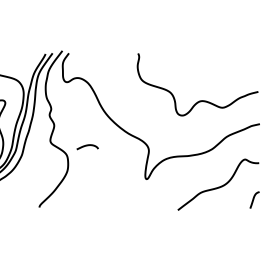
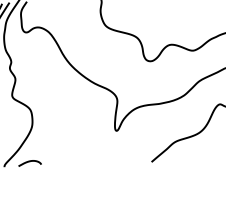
curve: (87, 146) -> (29, 162), moved

